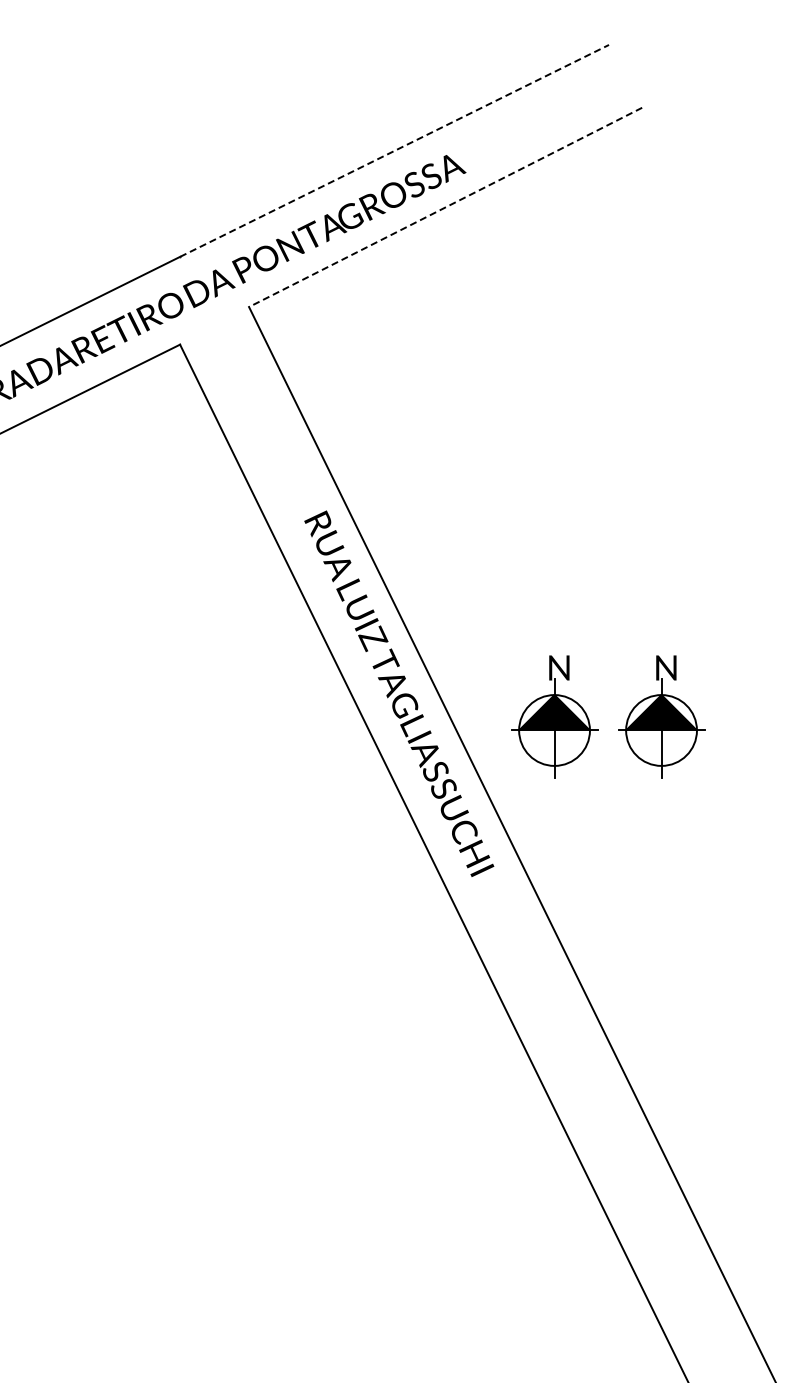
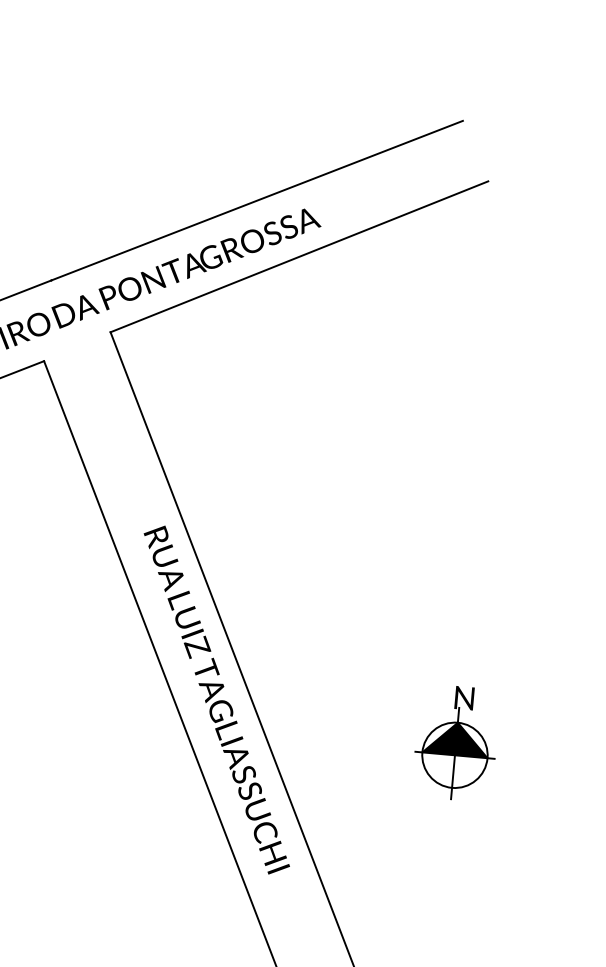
line: (395, 150) -> (258, 200), dashed -> solid
line: (445, 207) -> (299, 256), dashed -> solid
part: (554, 716) -> (357, 733), removed

